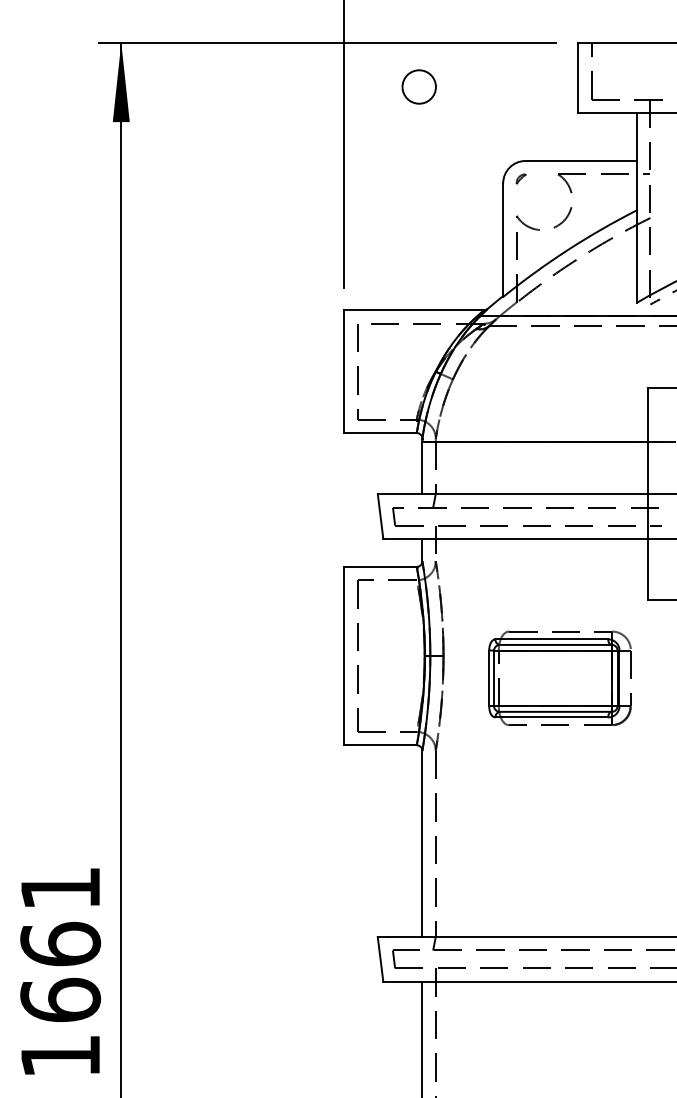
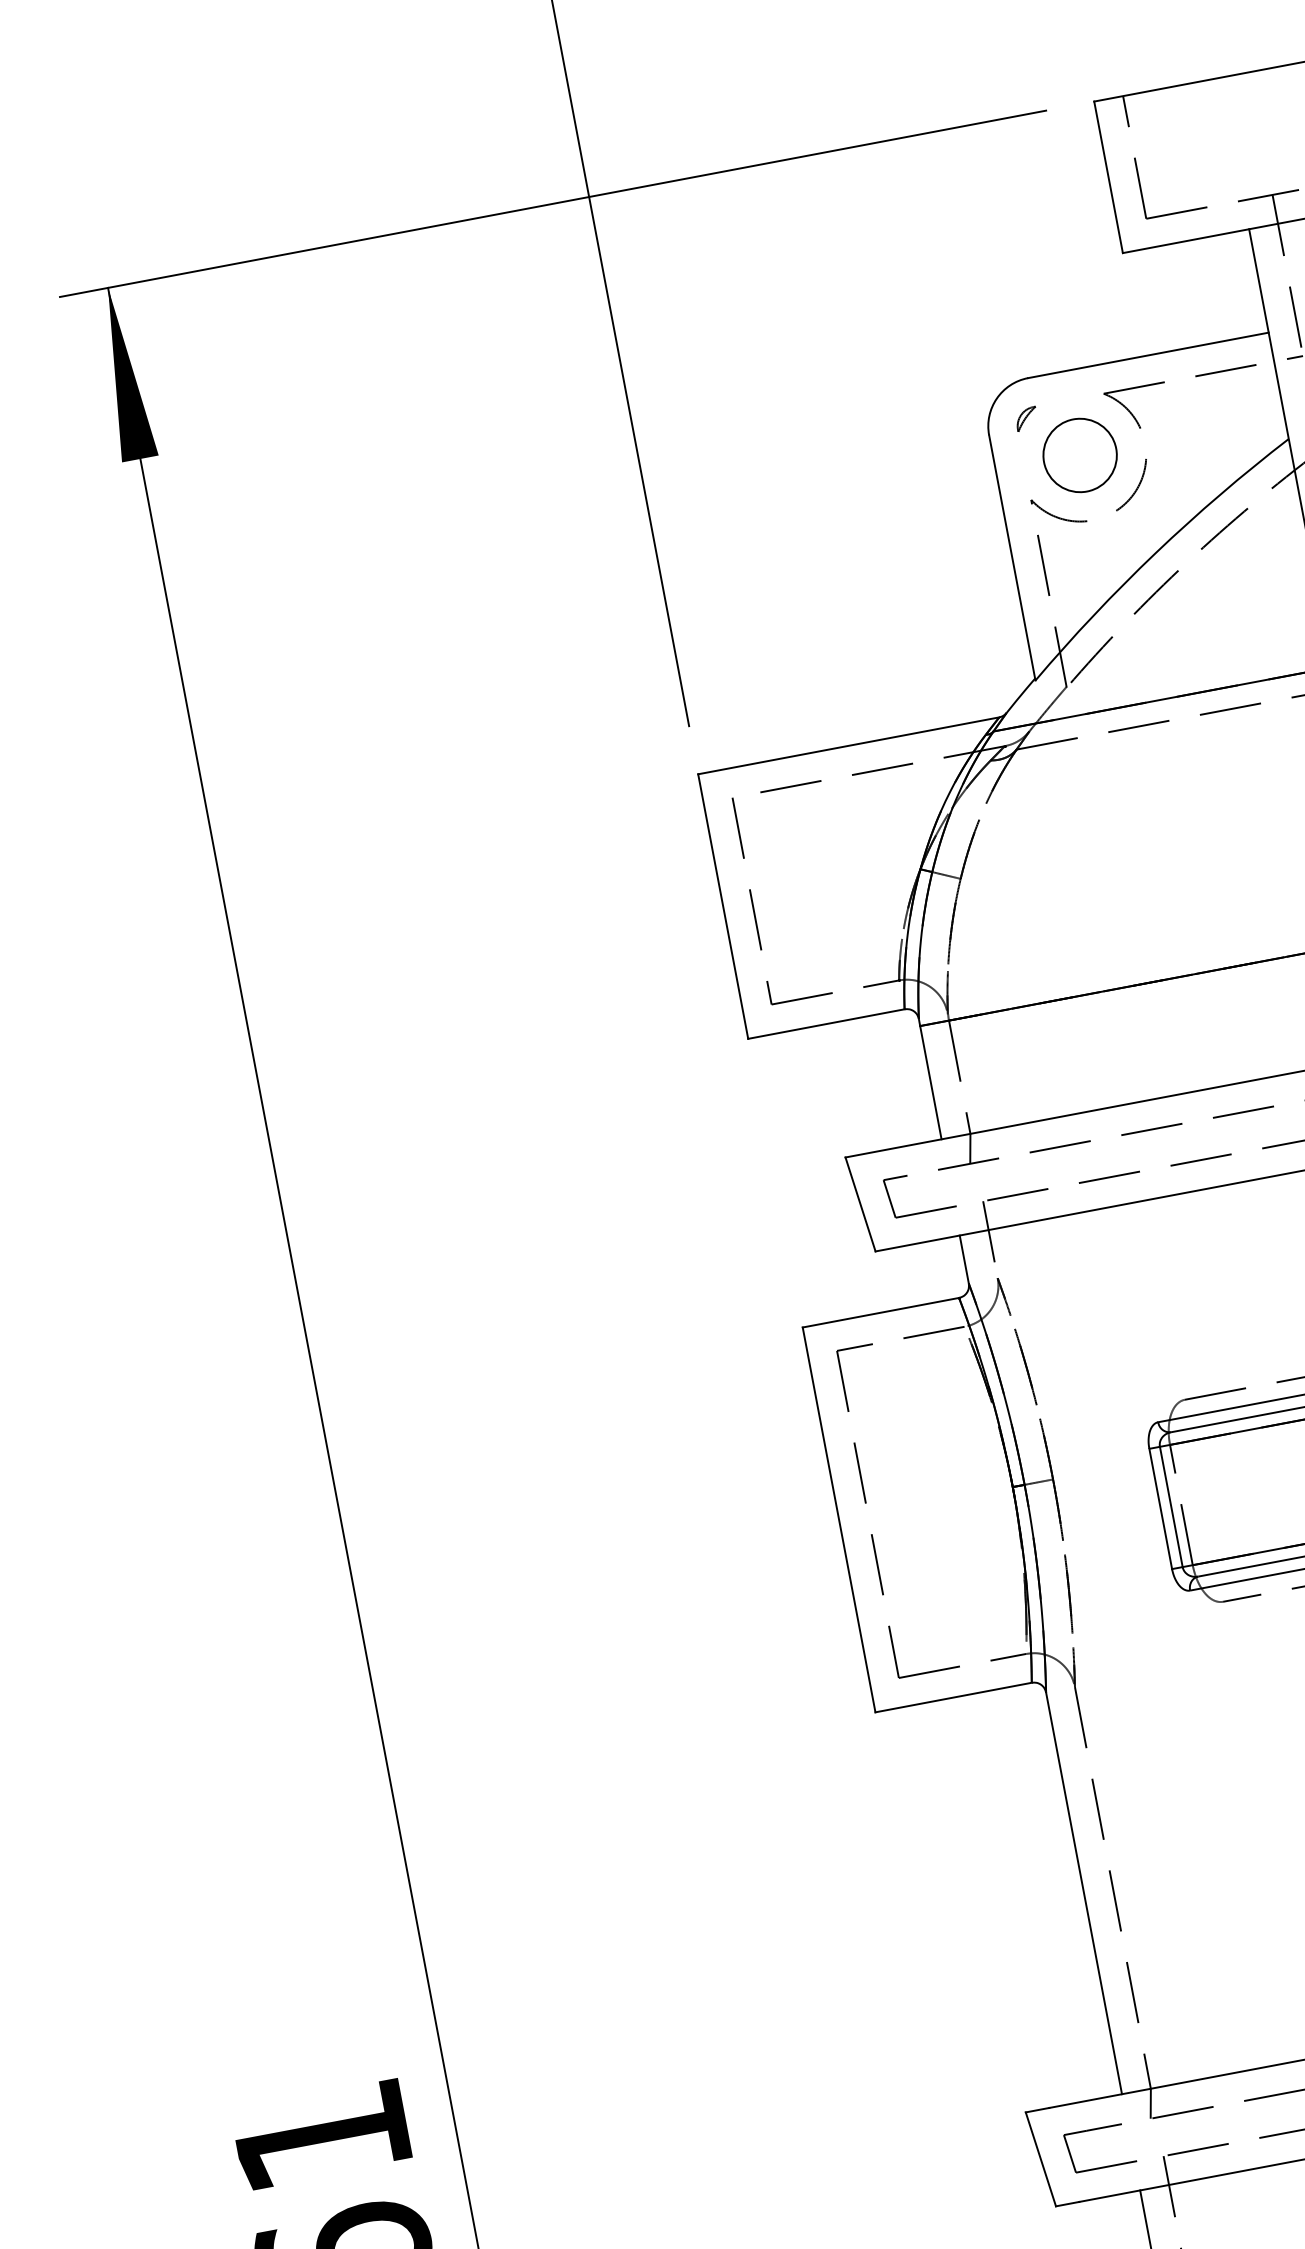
circle: (418, 86) -> (1078, 454), moved

